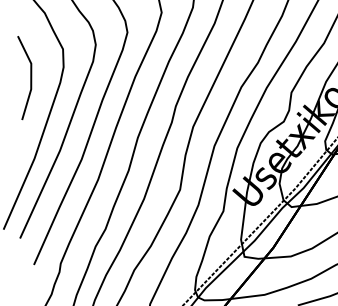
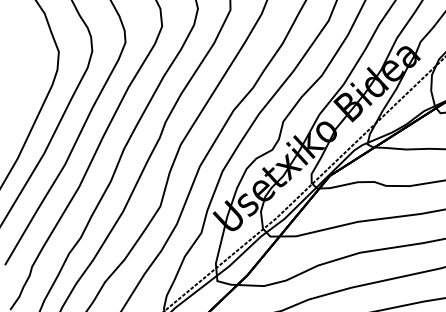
part: (24, 77) -> (17, 75), removed

